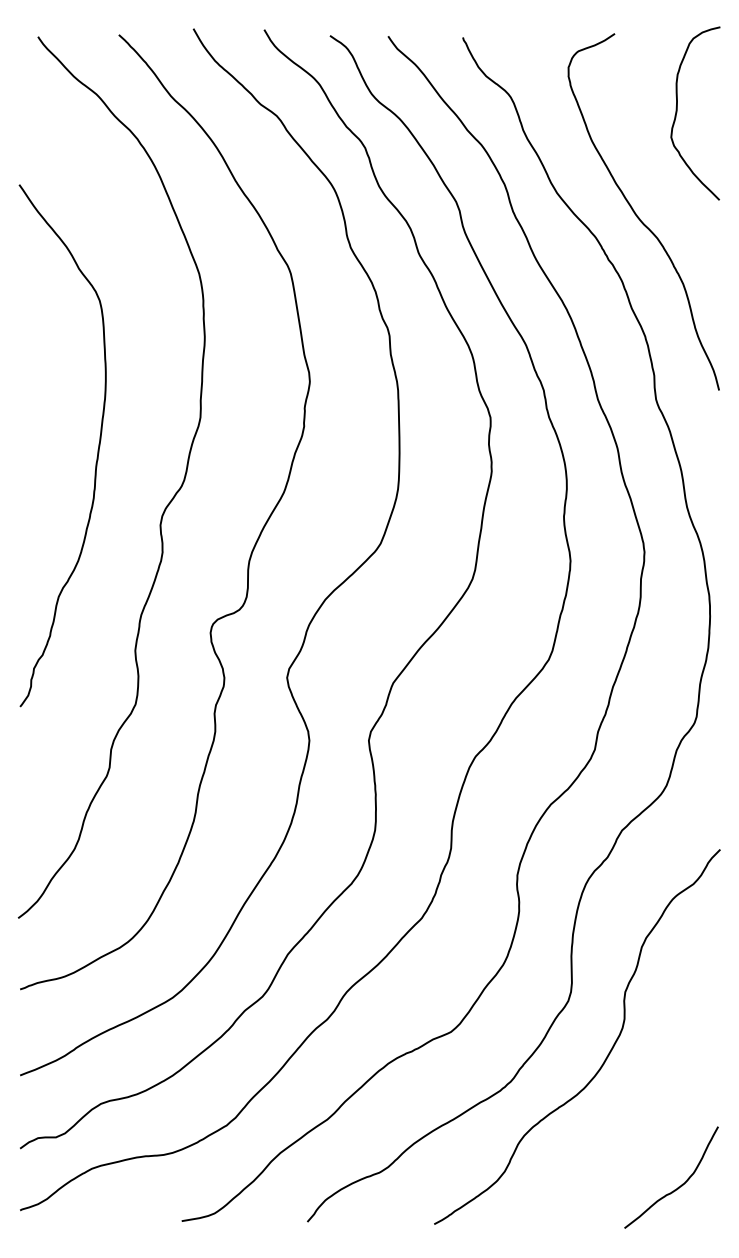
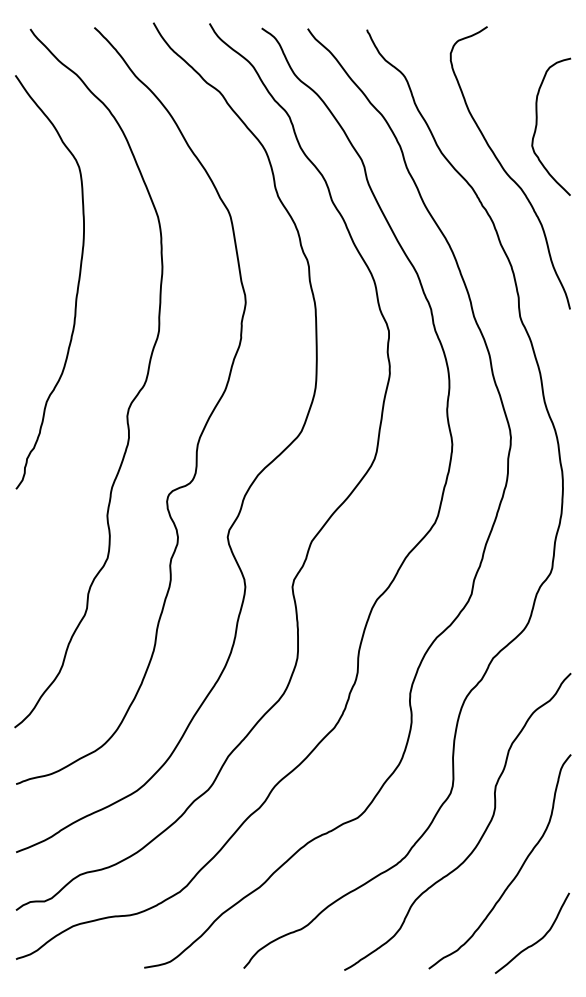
curve: (677, 111) -> (537, 125), moved
curve: (97, 446) -> (77, 282), moved
curve: (651, 1102) -> (516, 873), added

